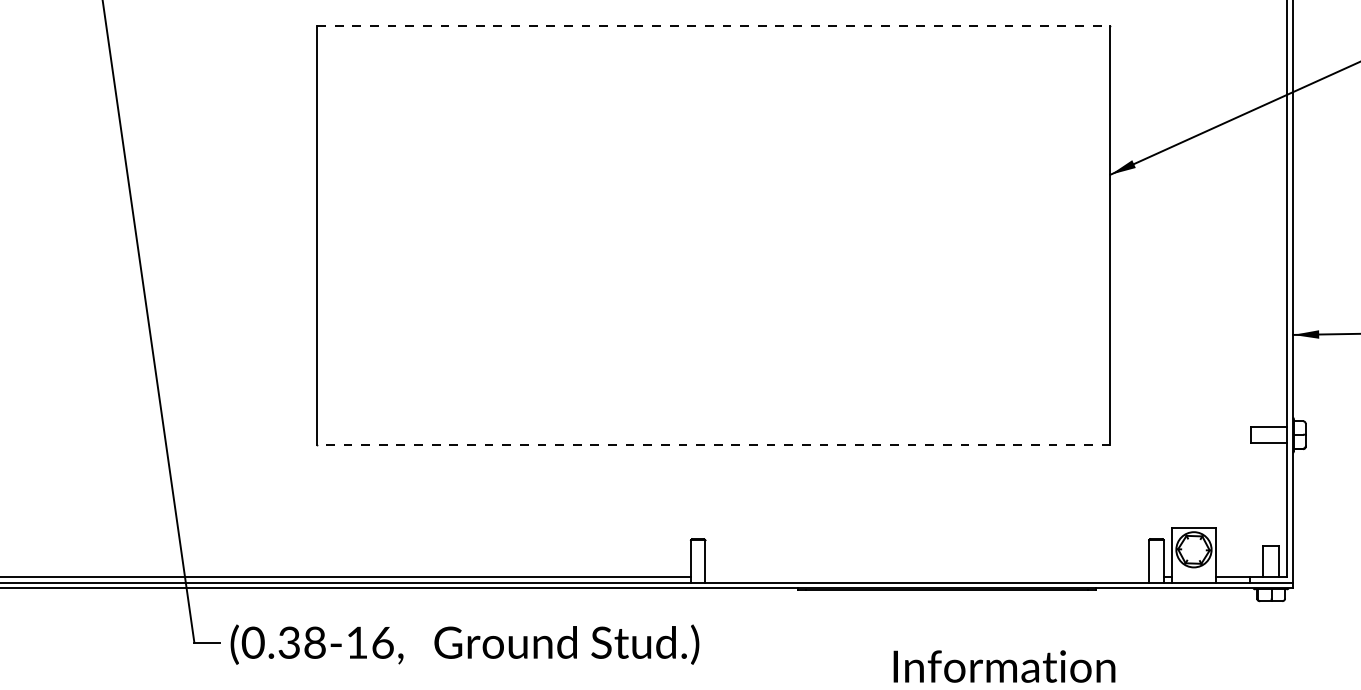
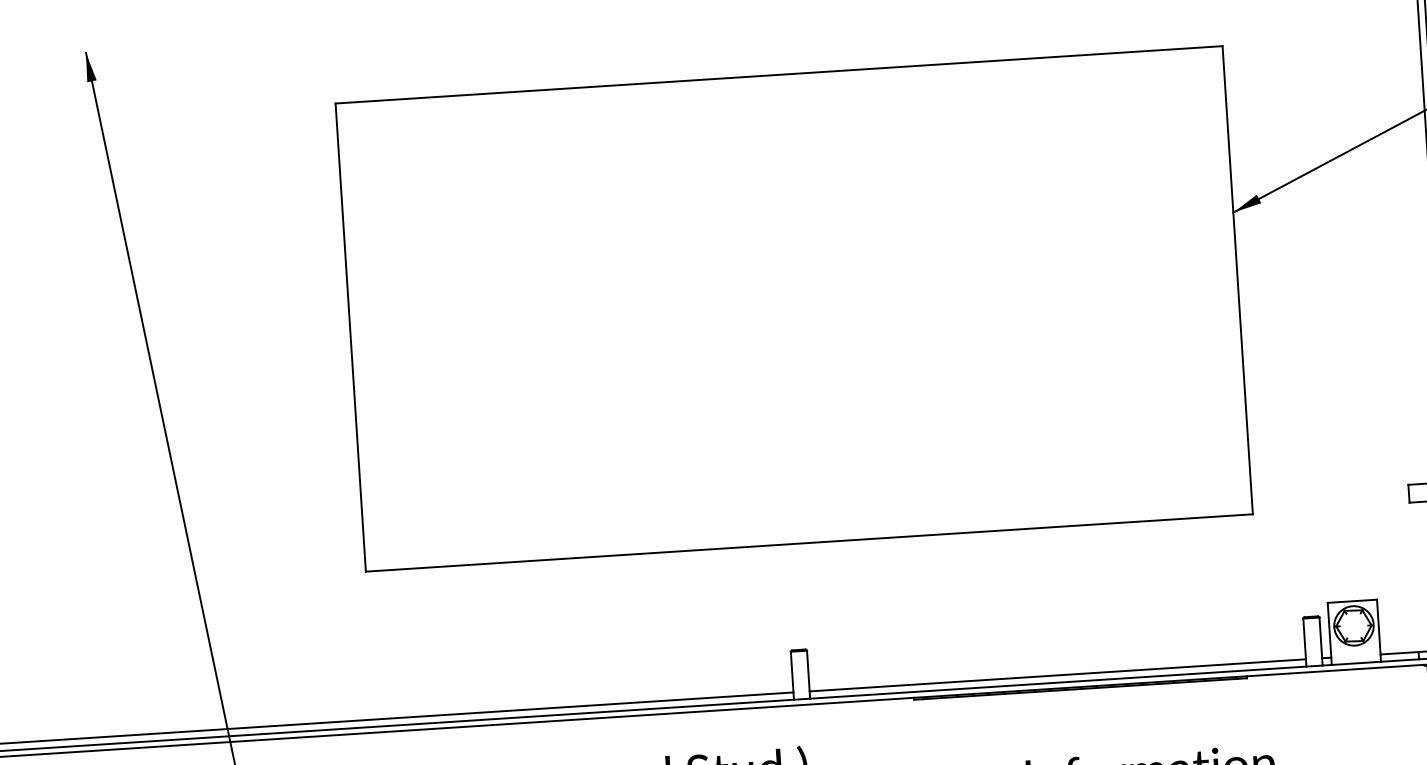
line: (713, 25) -> (778, 74), dashed -> solid
line: (713, 444) -> (809, 542), dashed -> solid
line: (927, 576) -> (1057, 675), added

